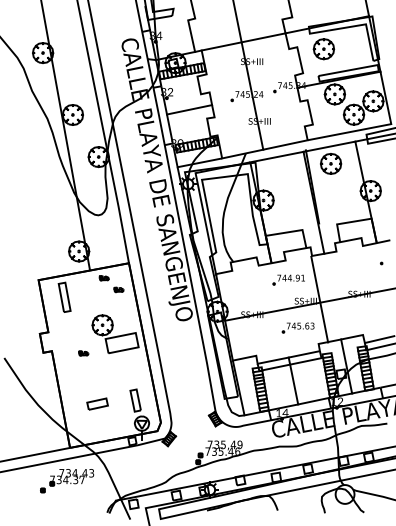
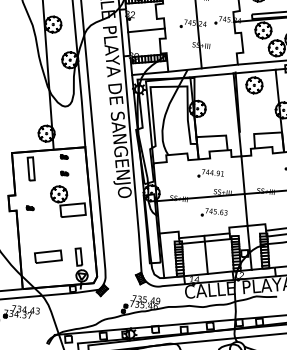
part: (118, 289) -> (64, 173), moved
line: (319, 299) -> (244, 191), moved
part: (83, 353) -> (30, 208), moved
part: (97, 403) -> (48, 256), size x1.67

